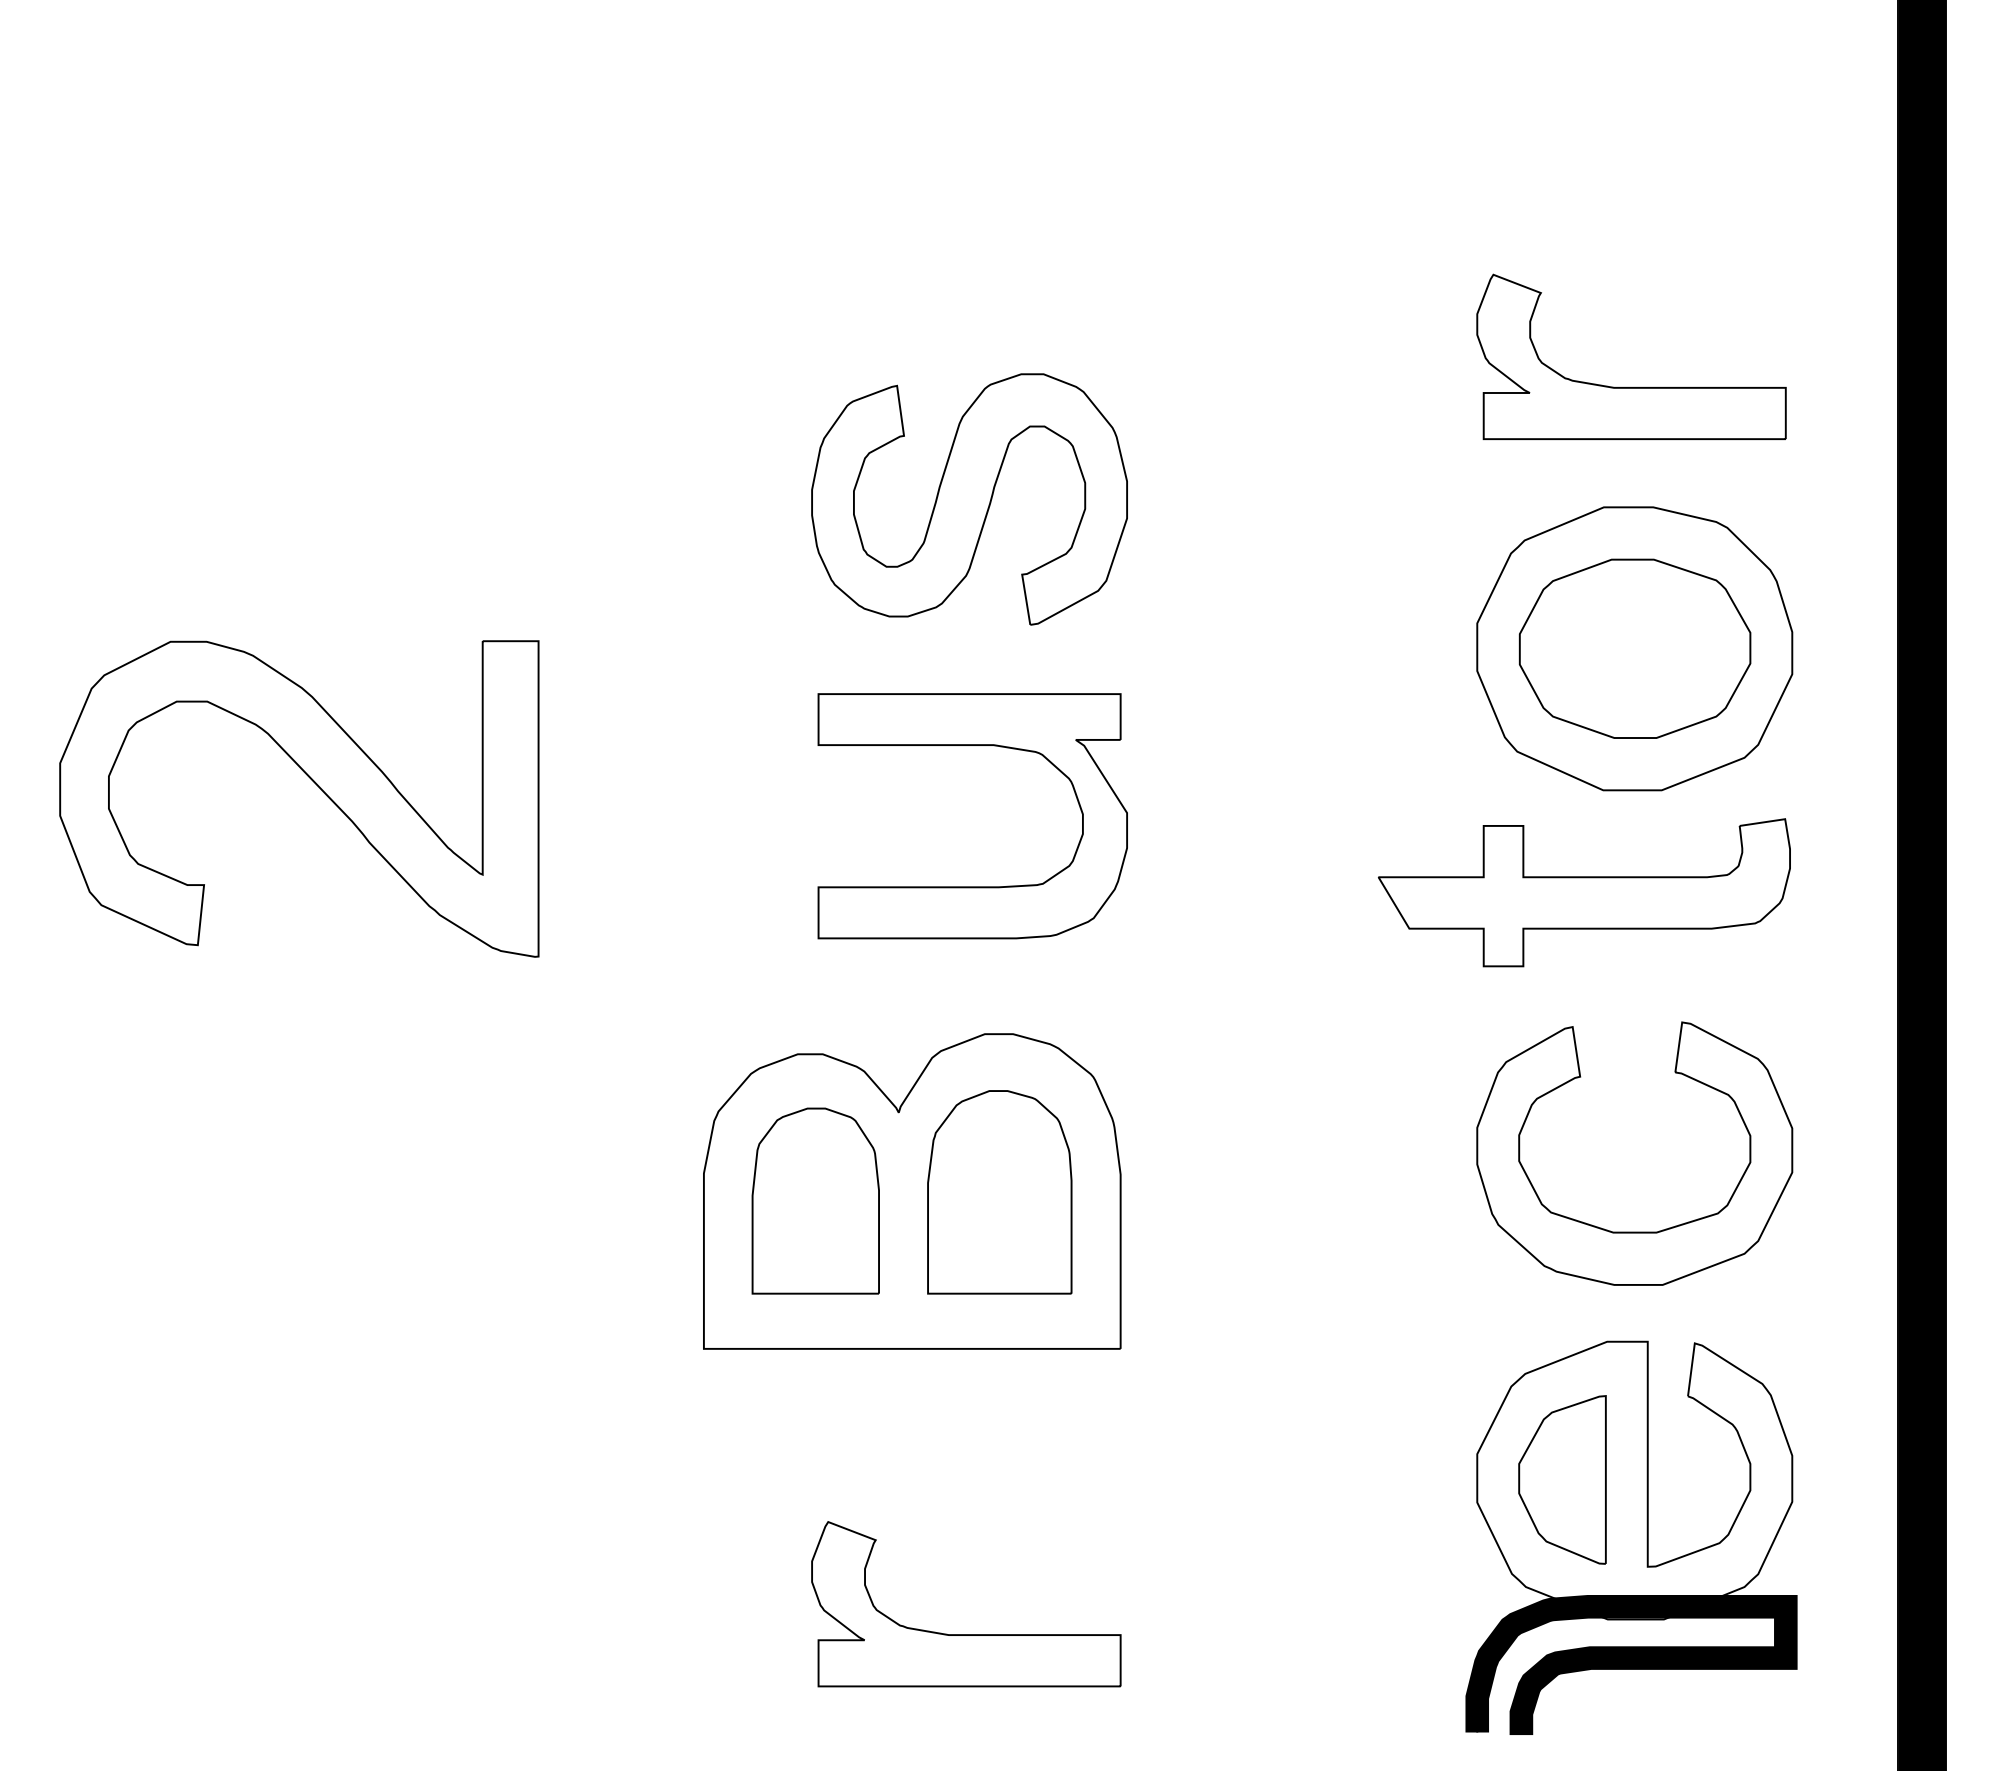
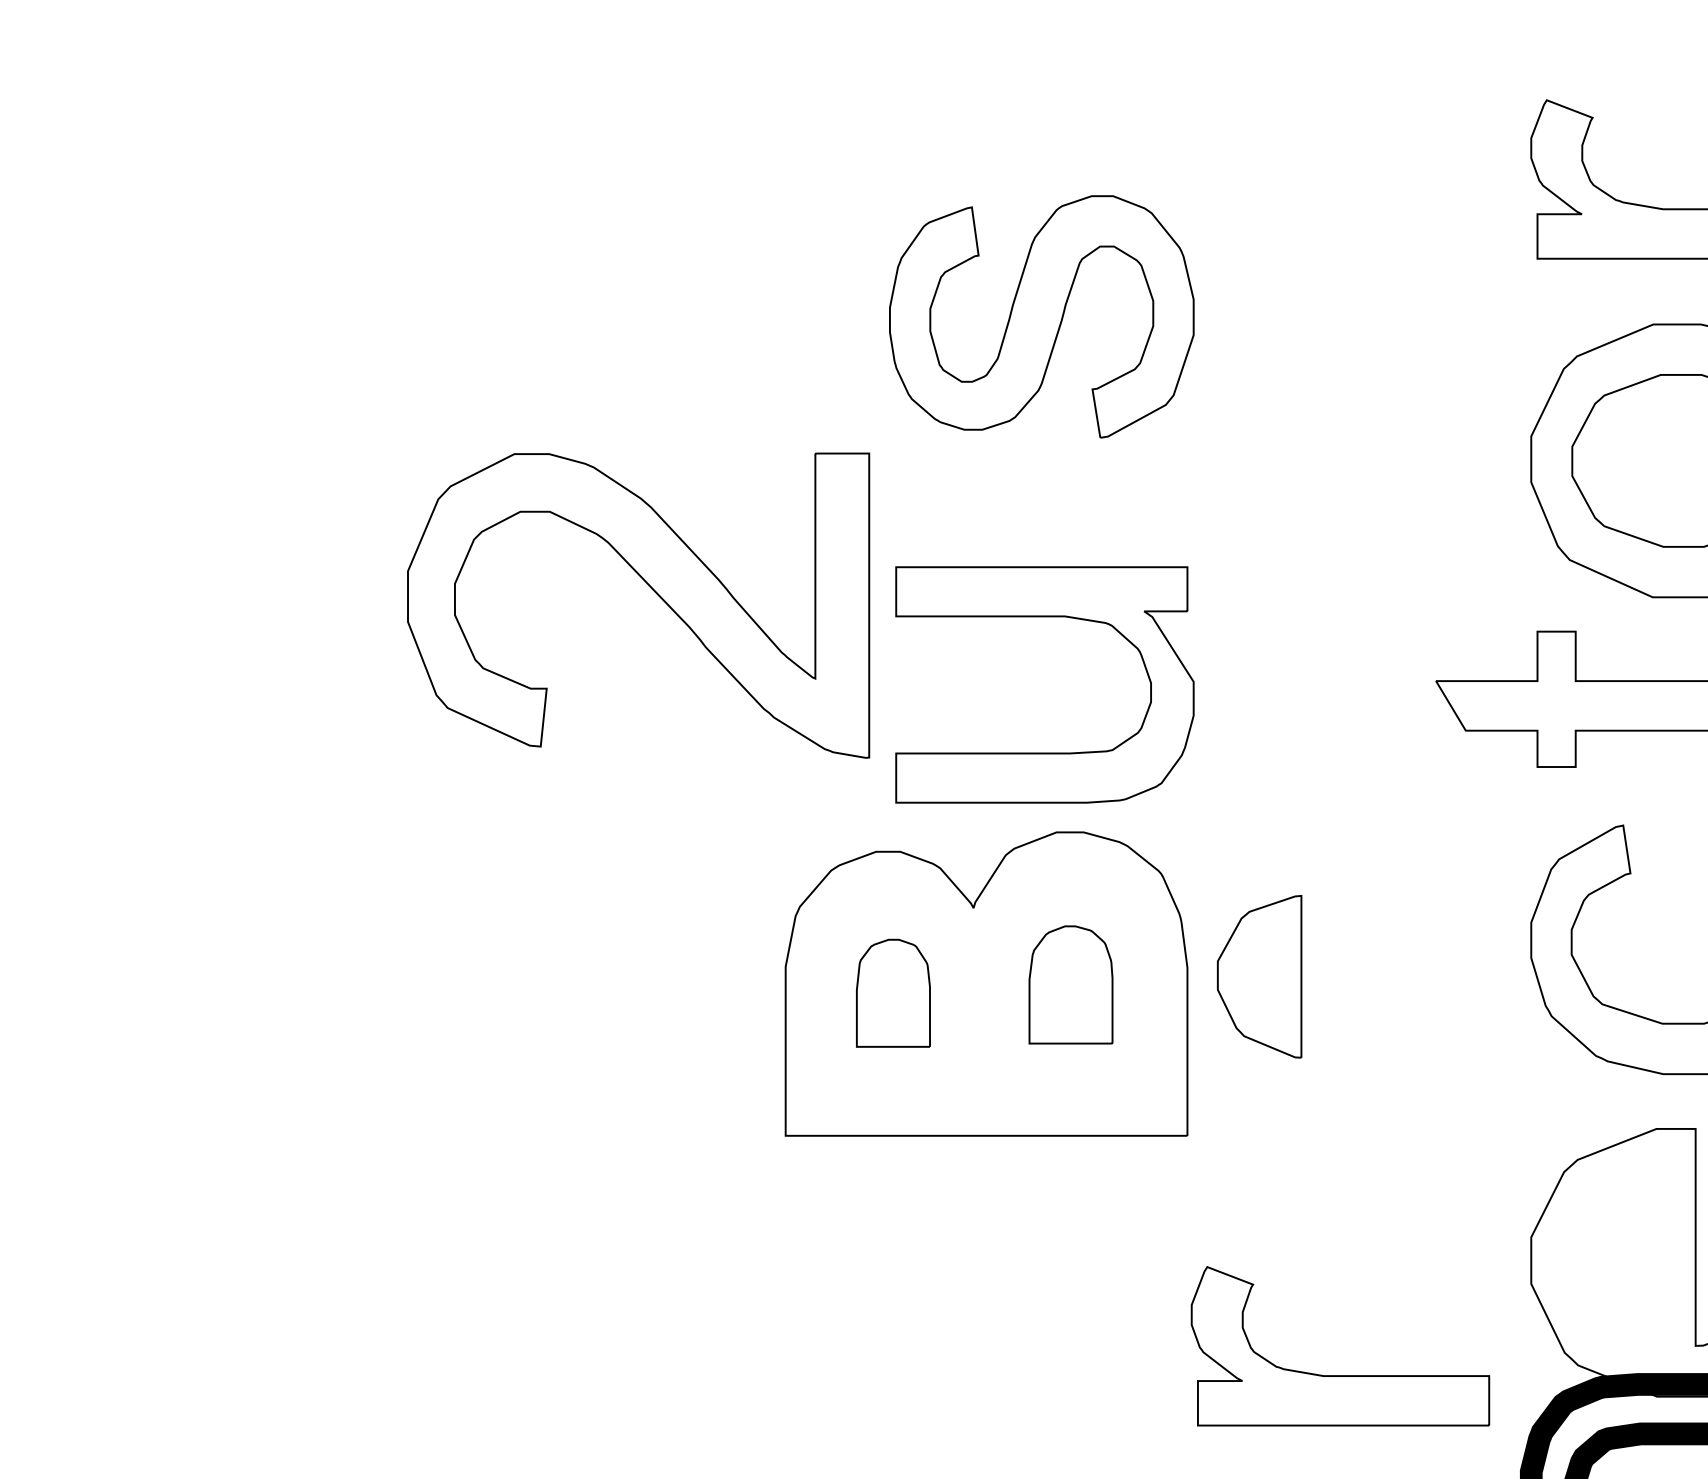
part: (314, 783) -> (653, 590), moved
part: (972, 886) -> (1044, 752), moved
part: (999, 1192) -> (1070, 985), size x0.6
part: (815, 1200) -> (893, 992), size x0.6
part: (1562, 1479) -> (1259, 976), moved
part: (966, 1634) -> (1340, 1375), moved

